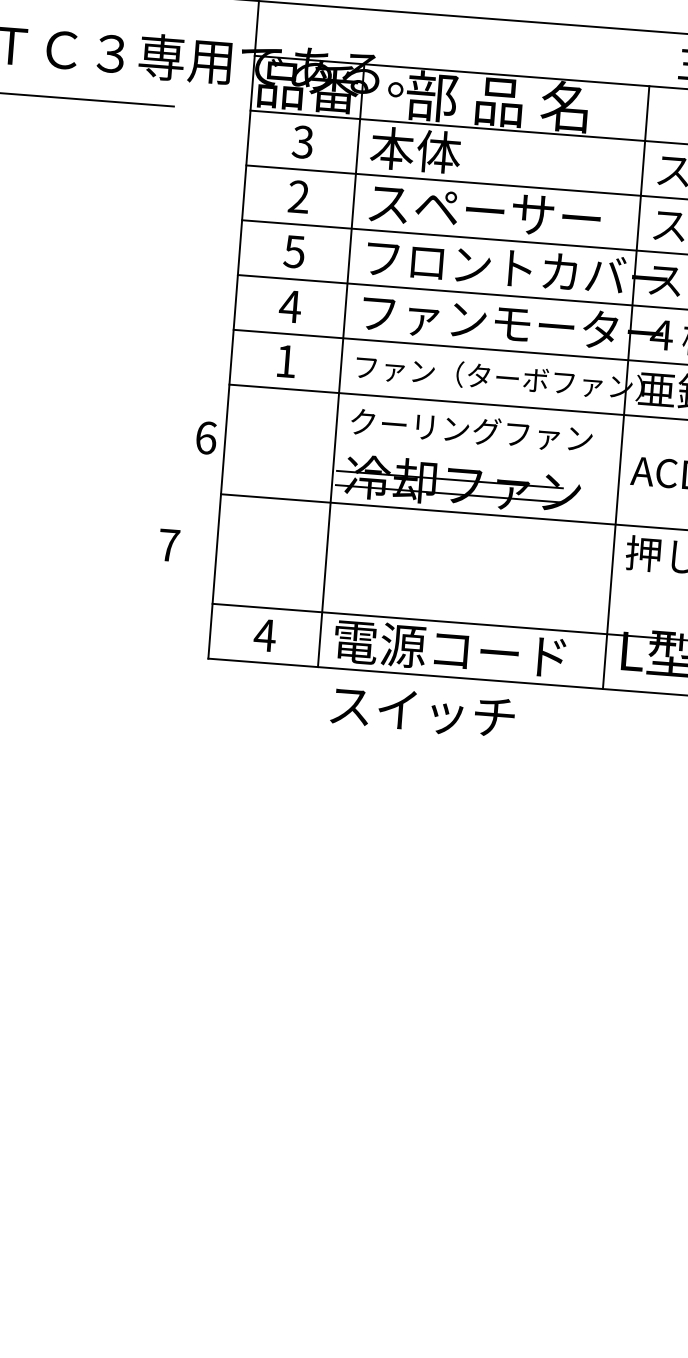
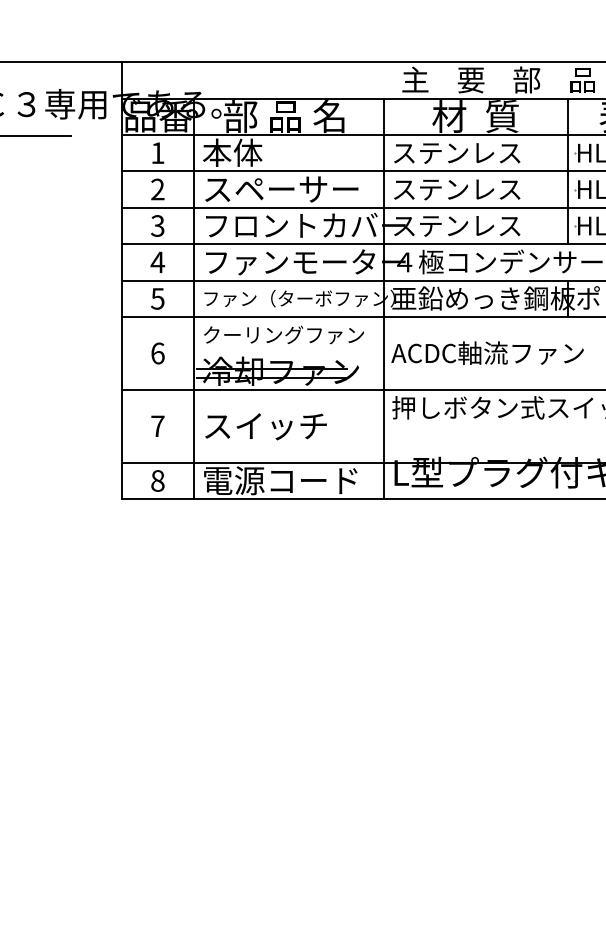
text: (302, 142) -> (157, 153), 3 -> 1
text: (294, 251) -> (157, 225), 5 -> 3
text: (285, 360) -> (157, 298), 1 -> 5
text: (205, 437) -> (157, 353), moved
text: (168, 544) -> (157, 425), moved
text: (264, 634) -> (157, 480), 4 -> 8
text: (422, 711) -> (265, 426), moved

